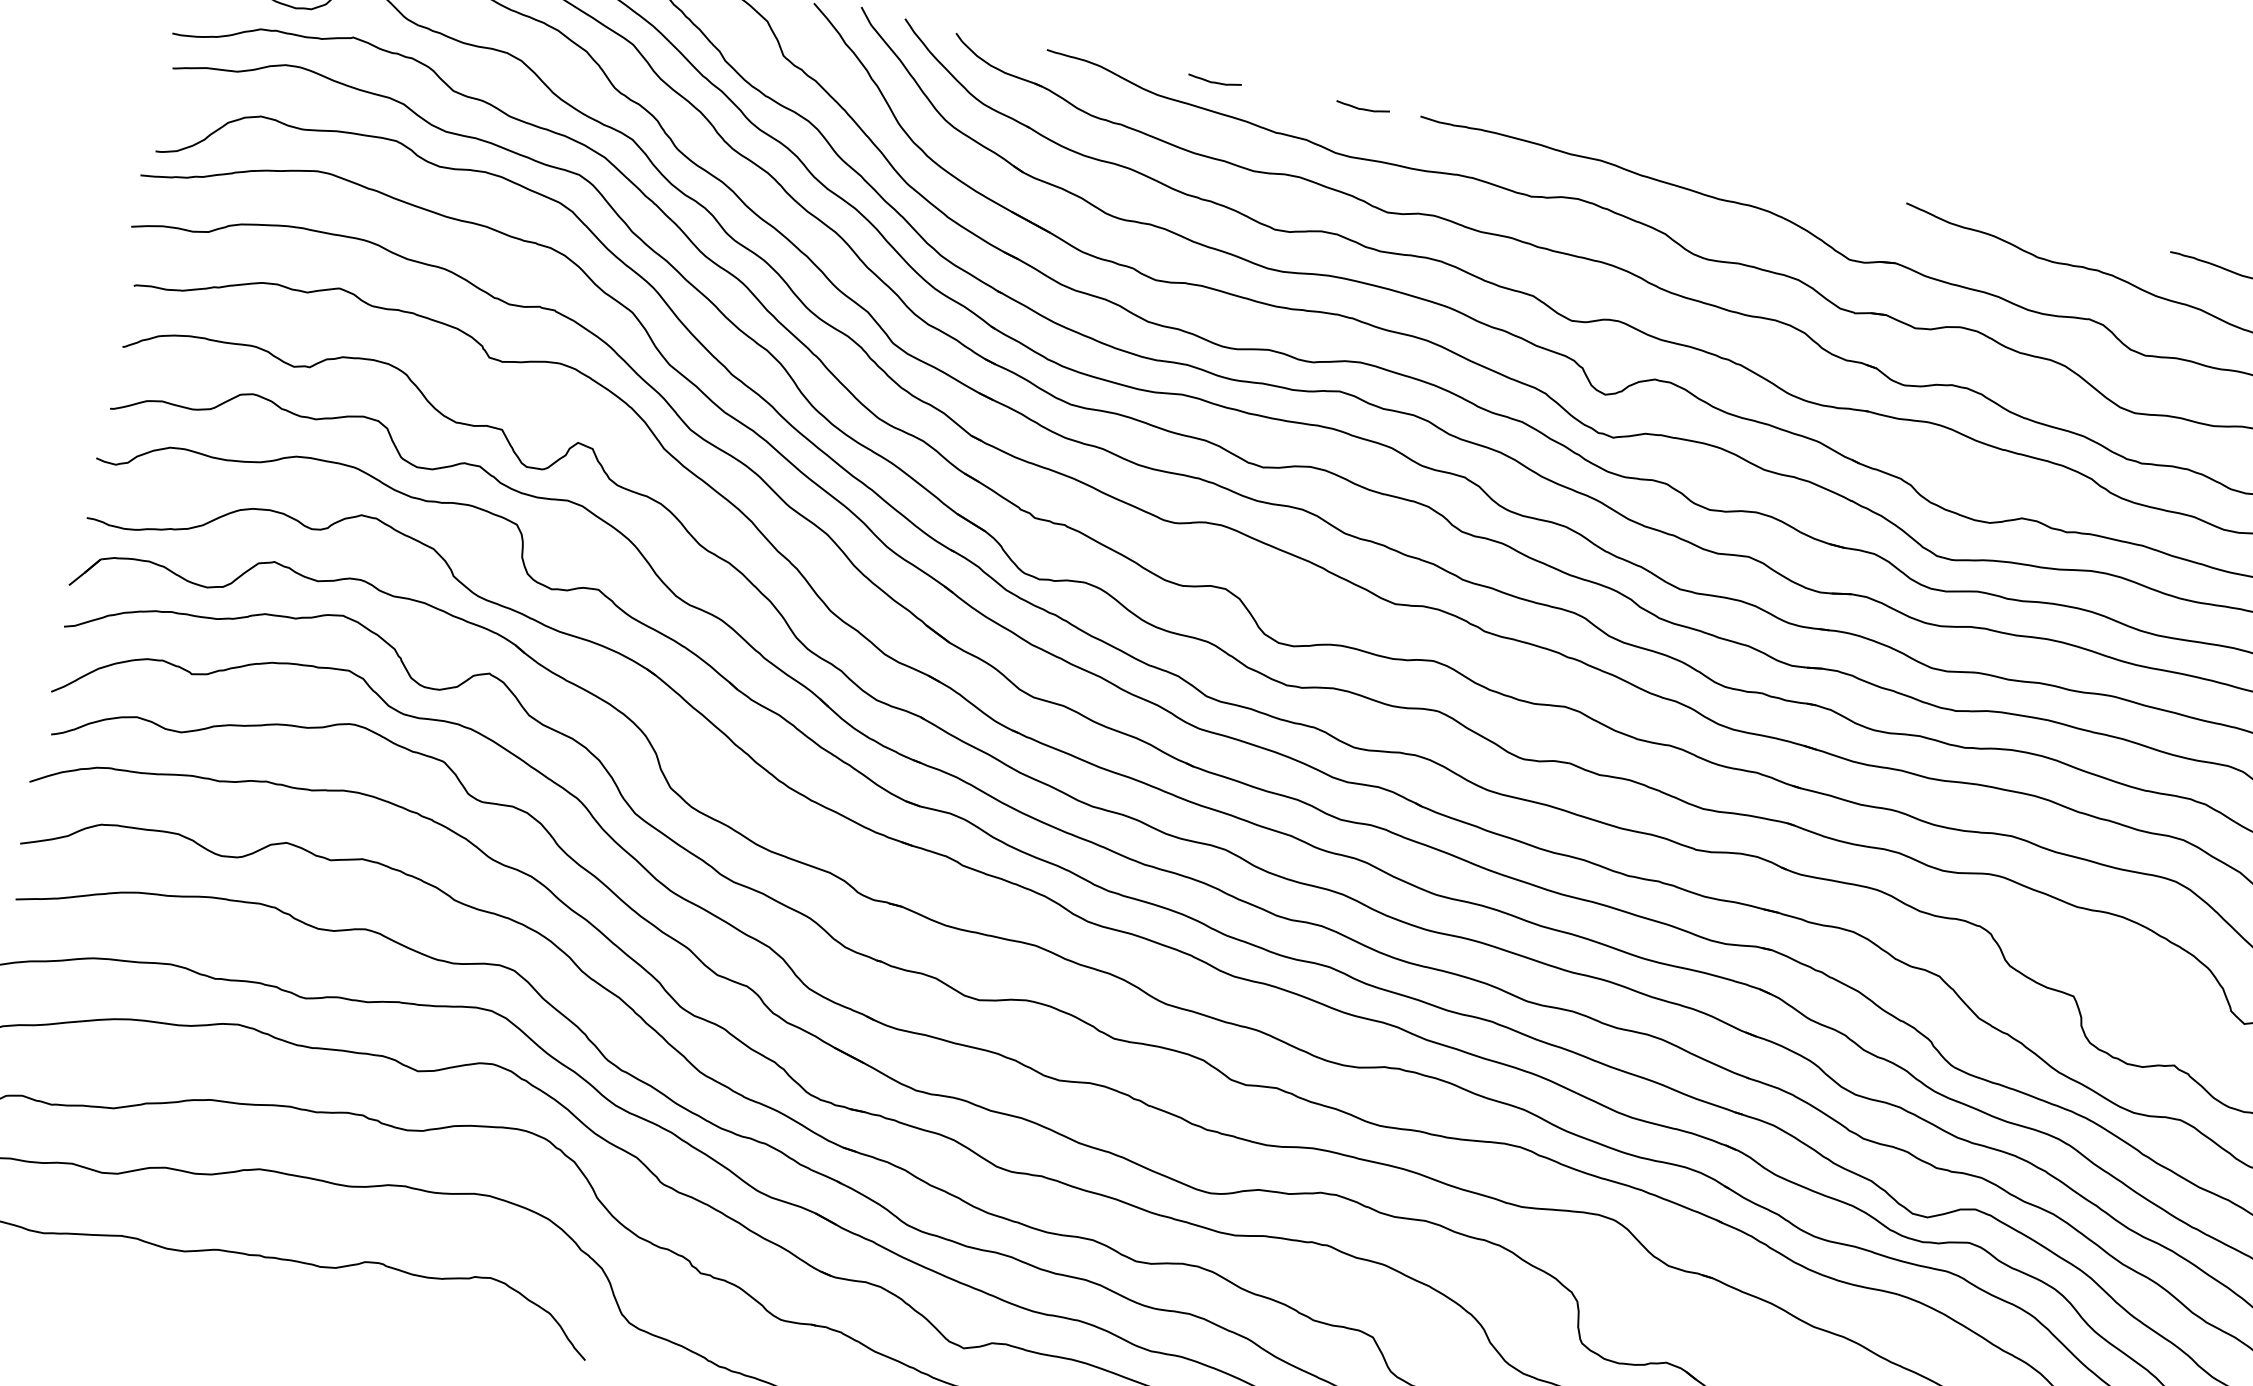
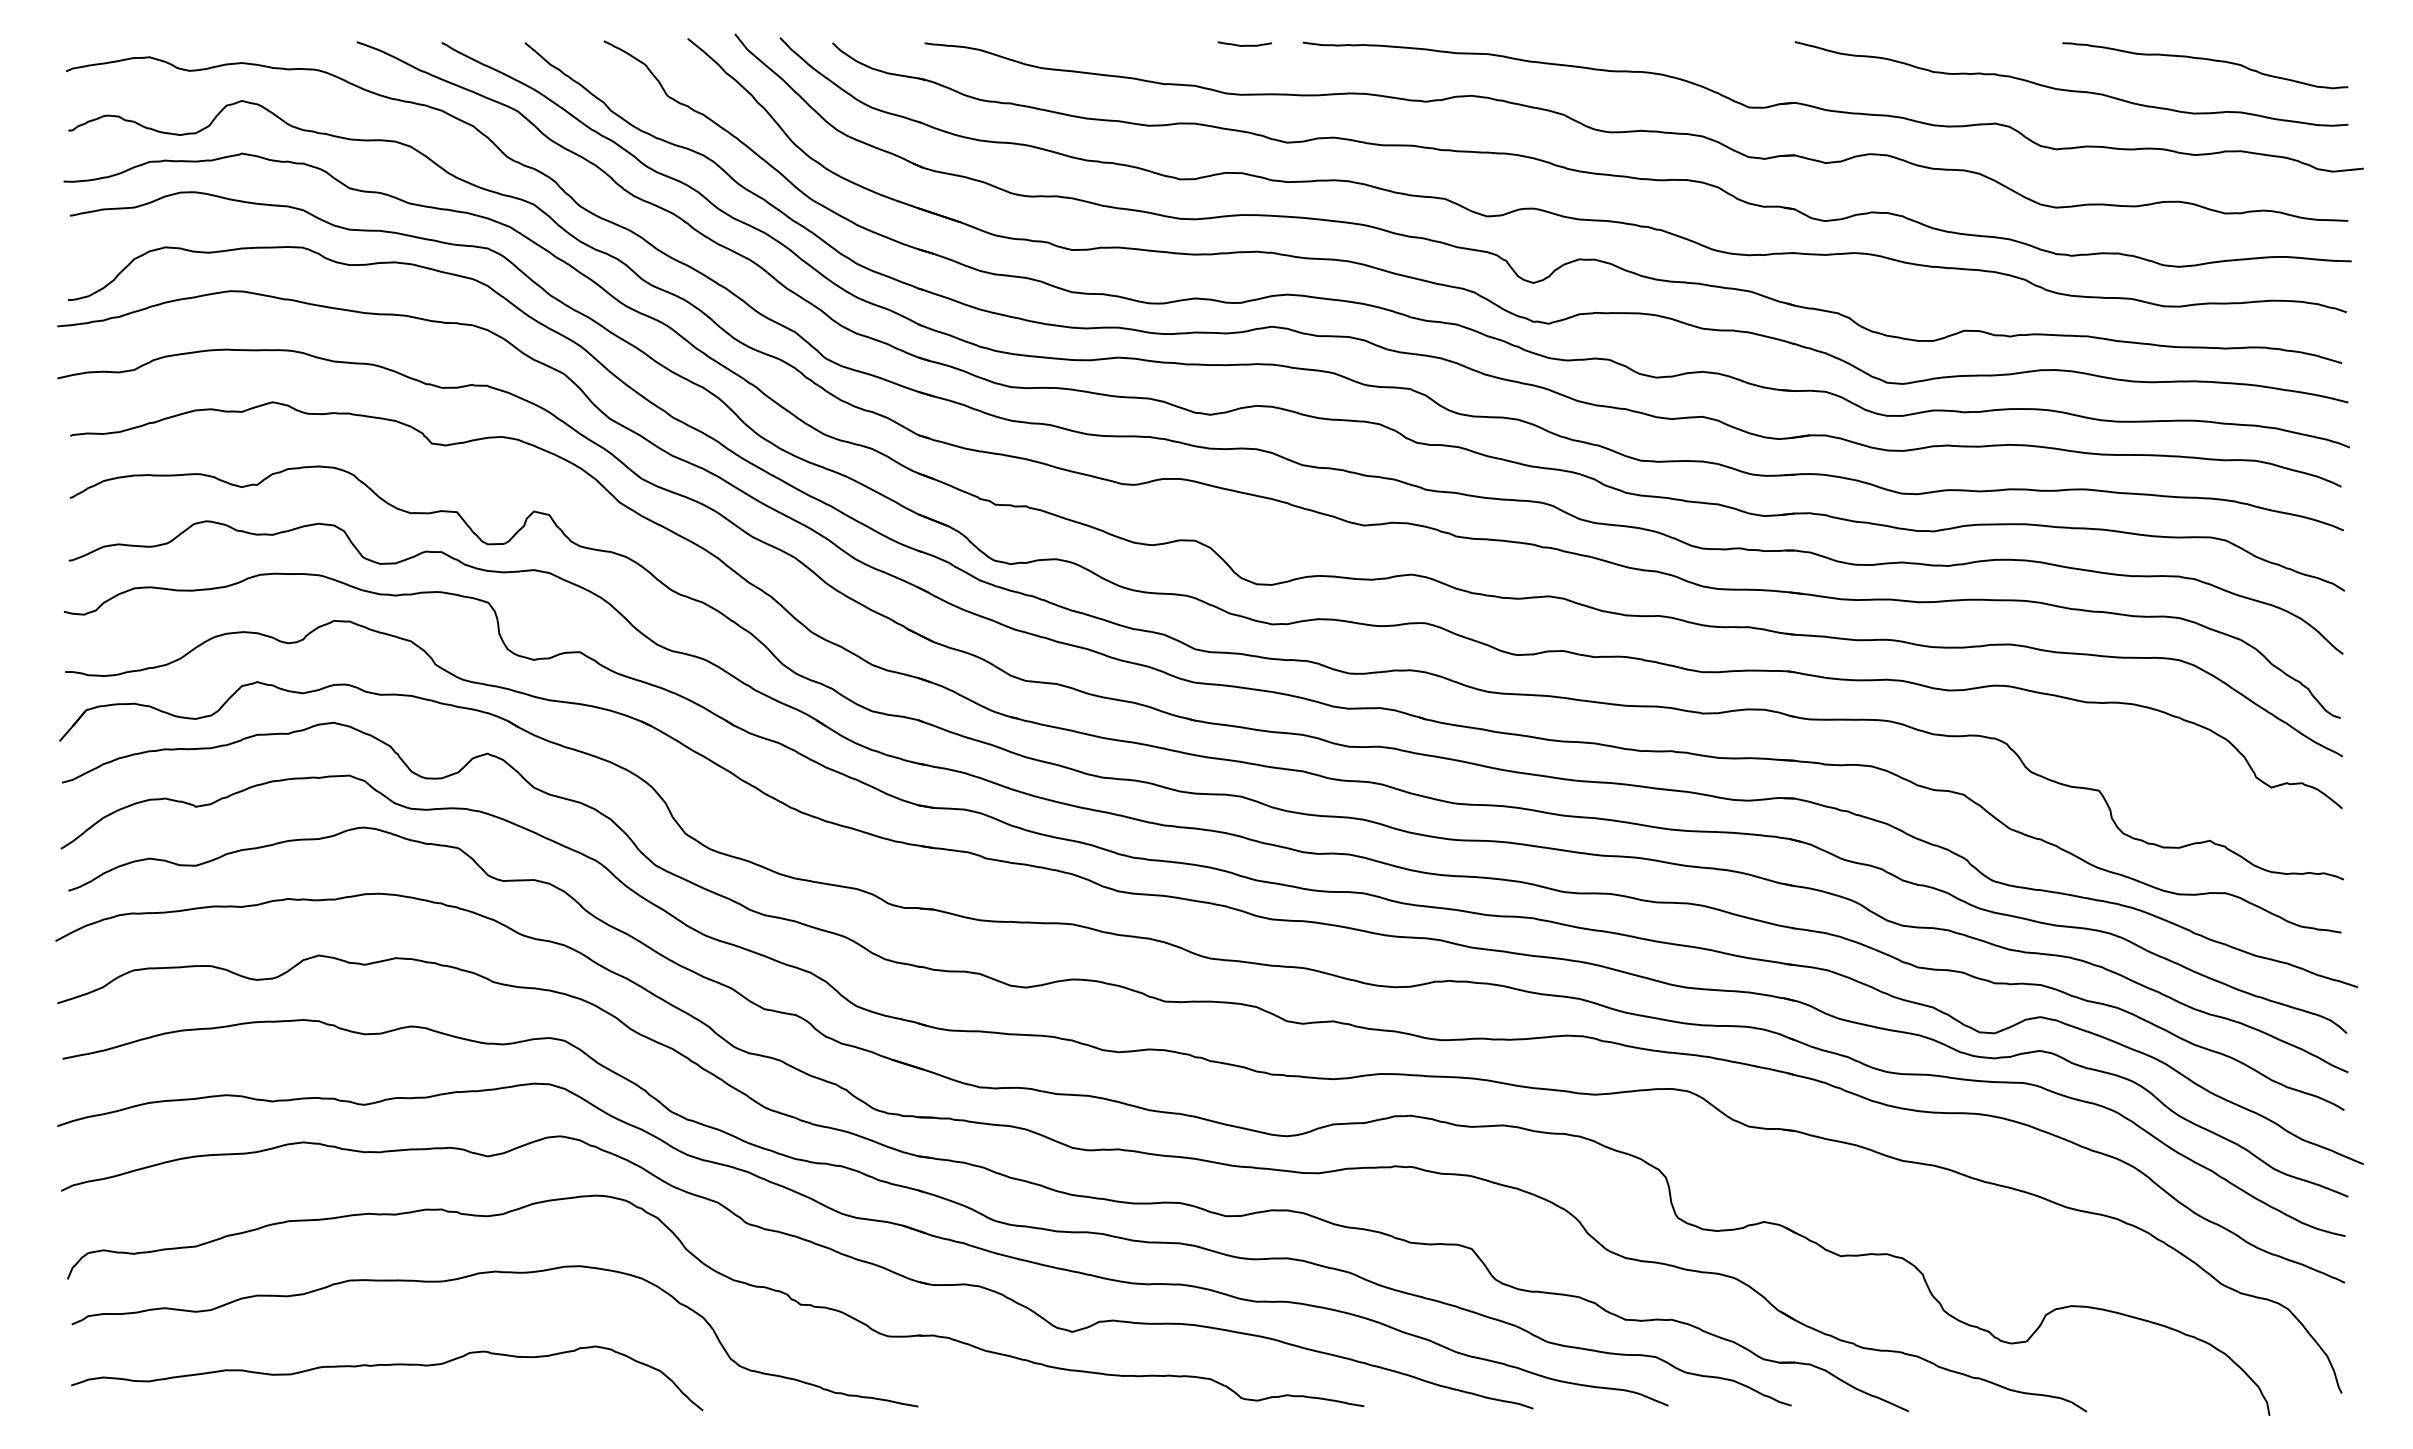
curve: (1214, 81) -> (1094, 44), removed

